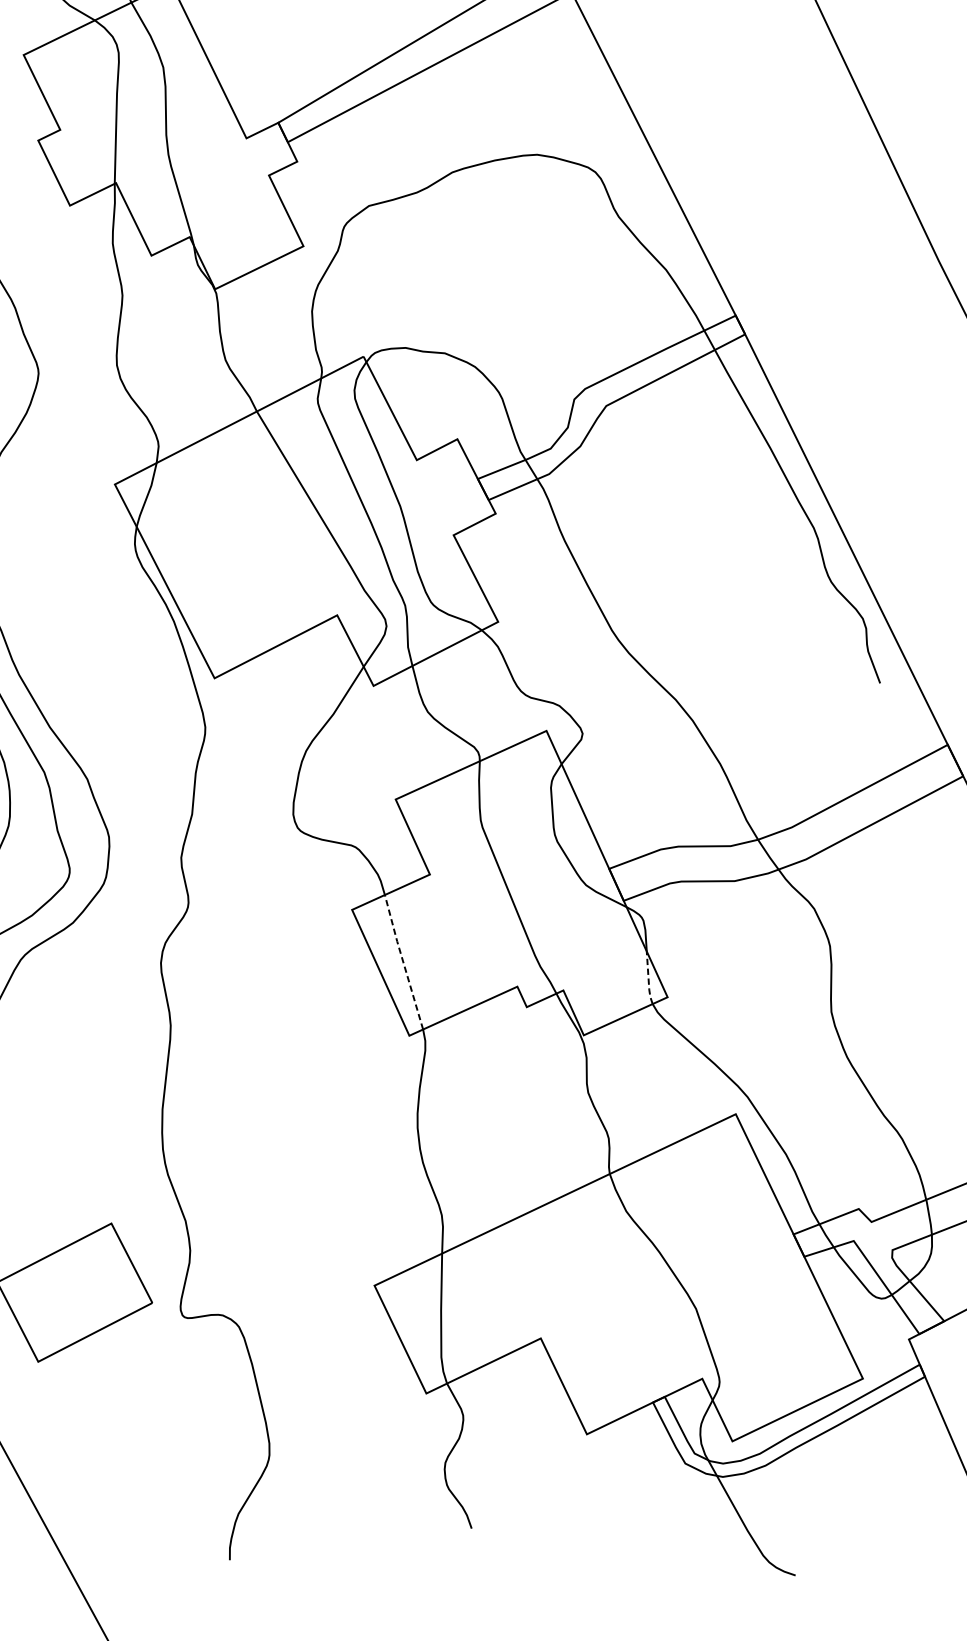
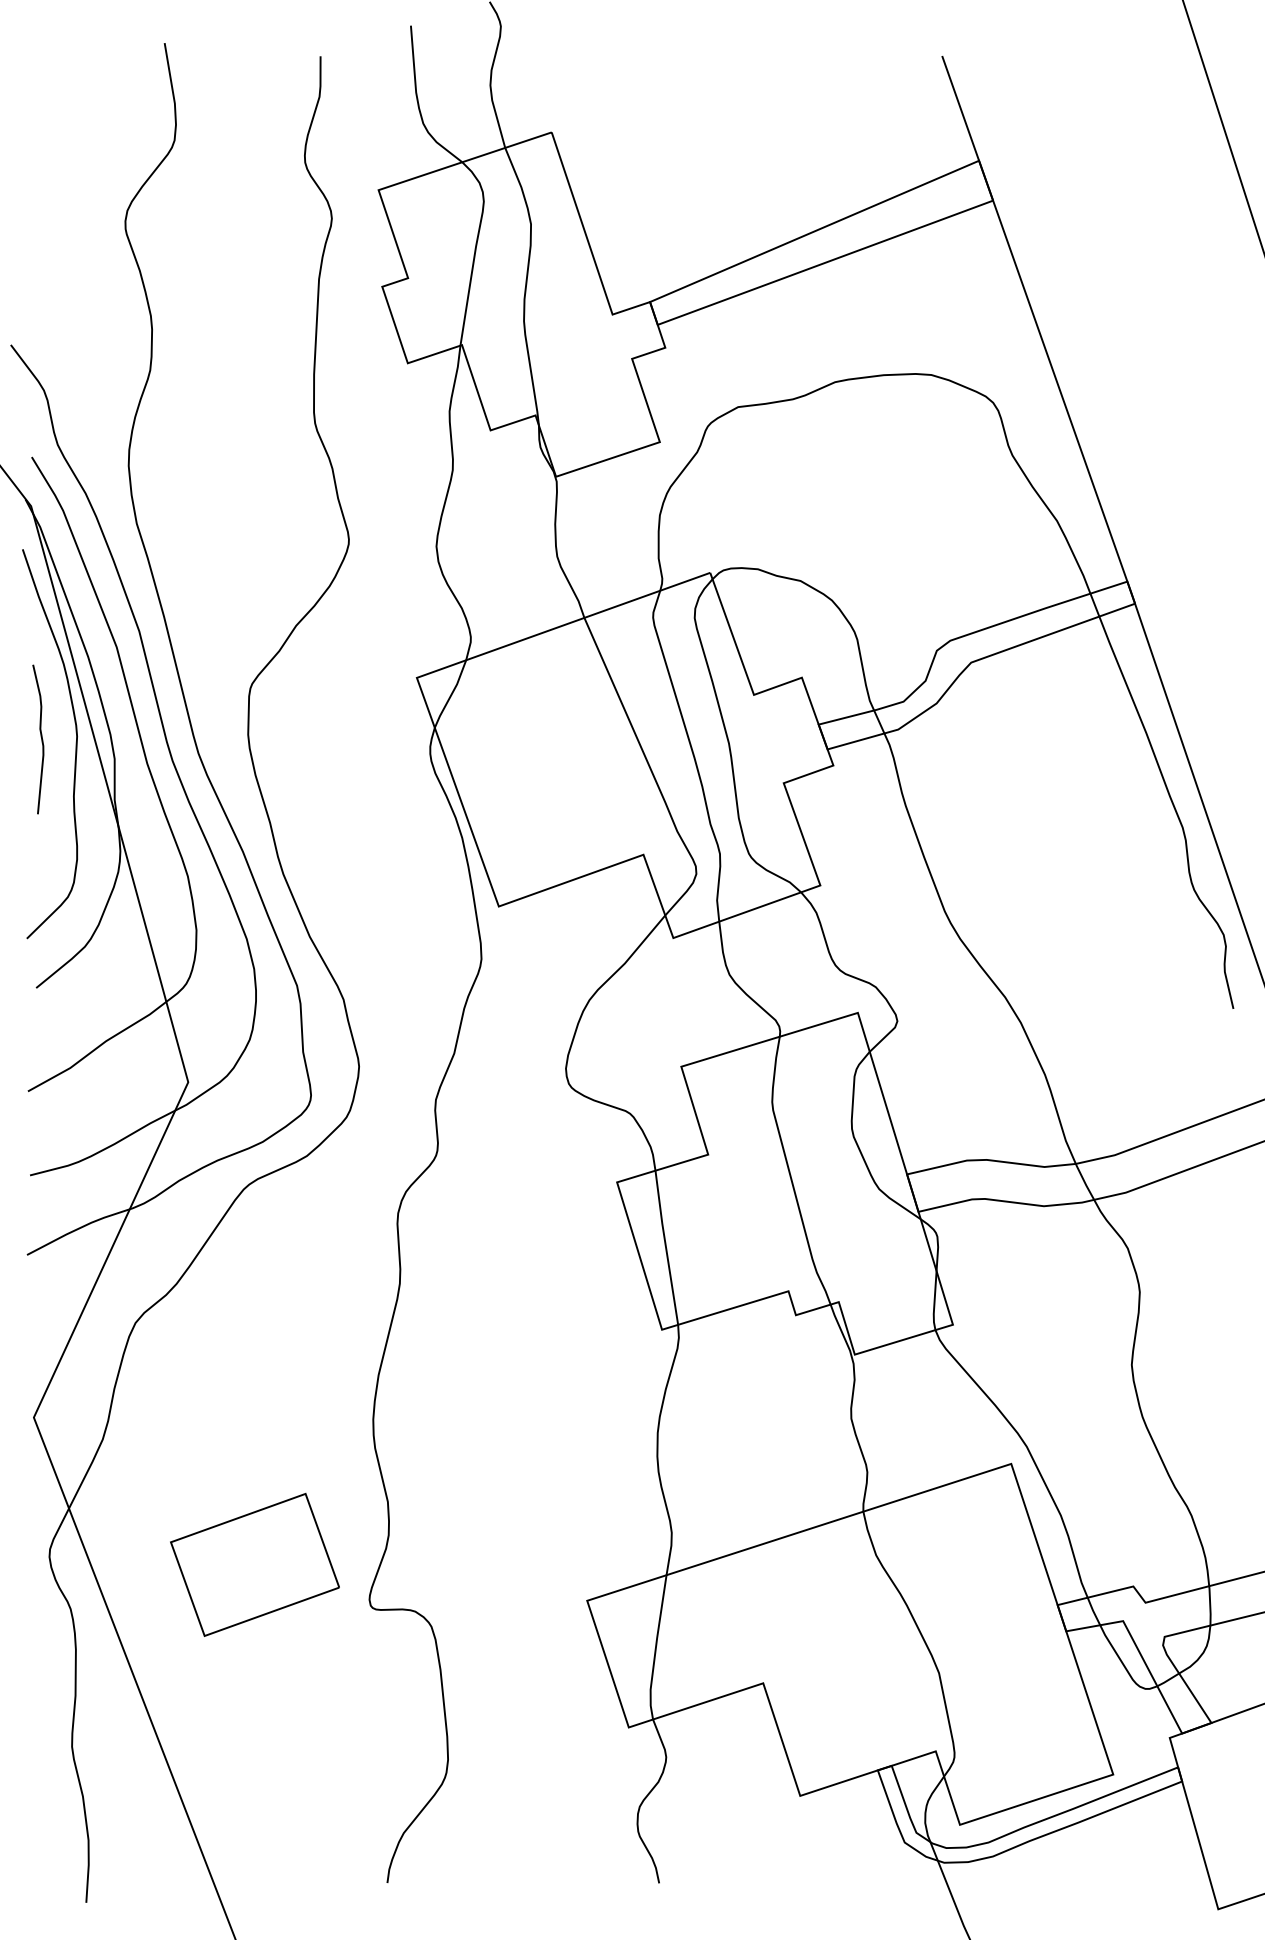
line: (403, 962) -> (666, 1247), dashed -> solid
line: (648, 979) -> (934, 1302), dashed -> solid

